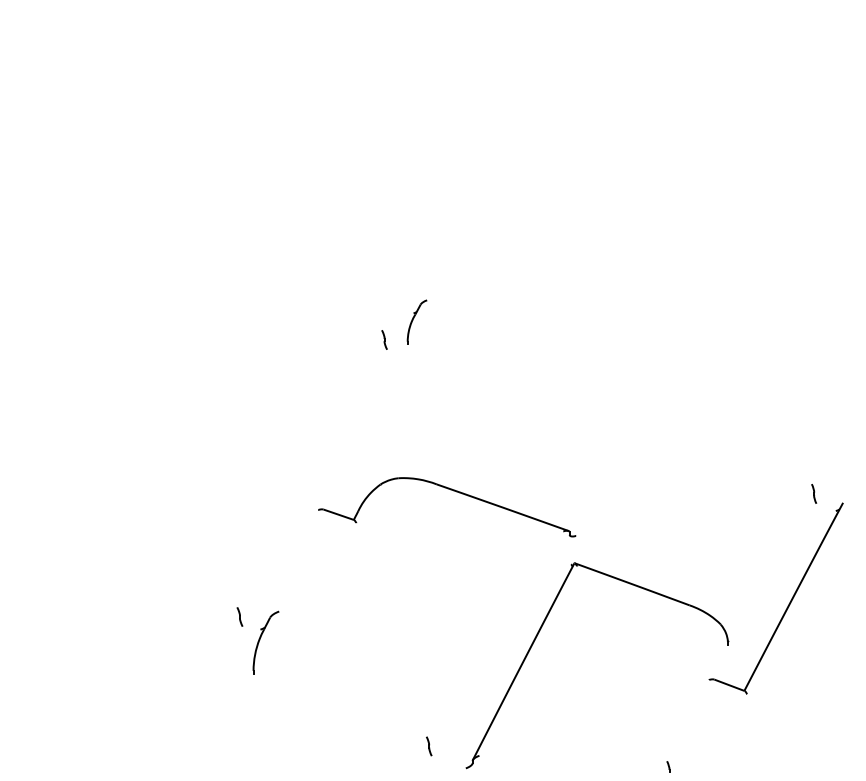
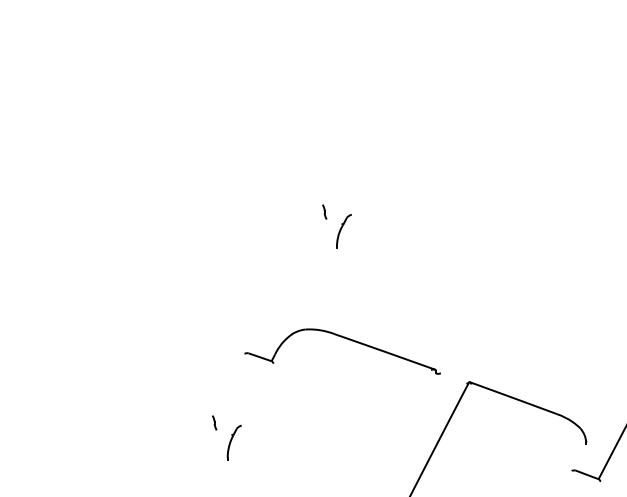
part: (416, 321) -> (343, 230), moved
part: (453, 491) -> (347, 339), moved
part: (265, 642) -> (234, 442), size x0.71

